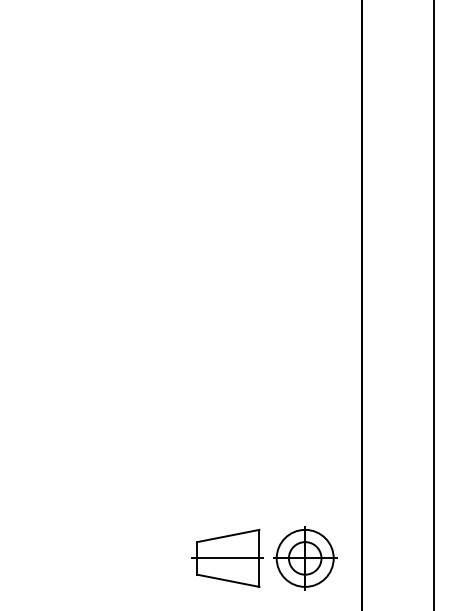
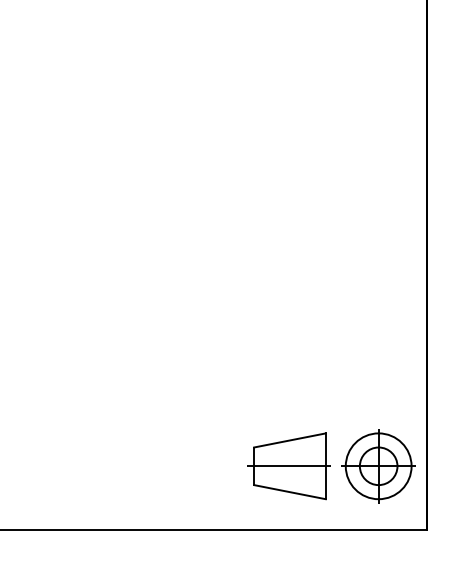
part: (264, 558) -> (331, 466), moved

